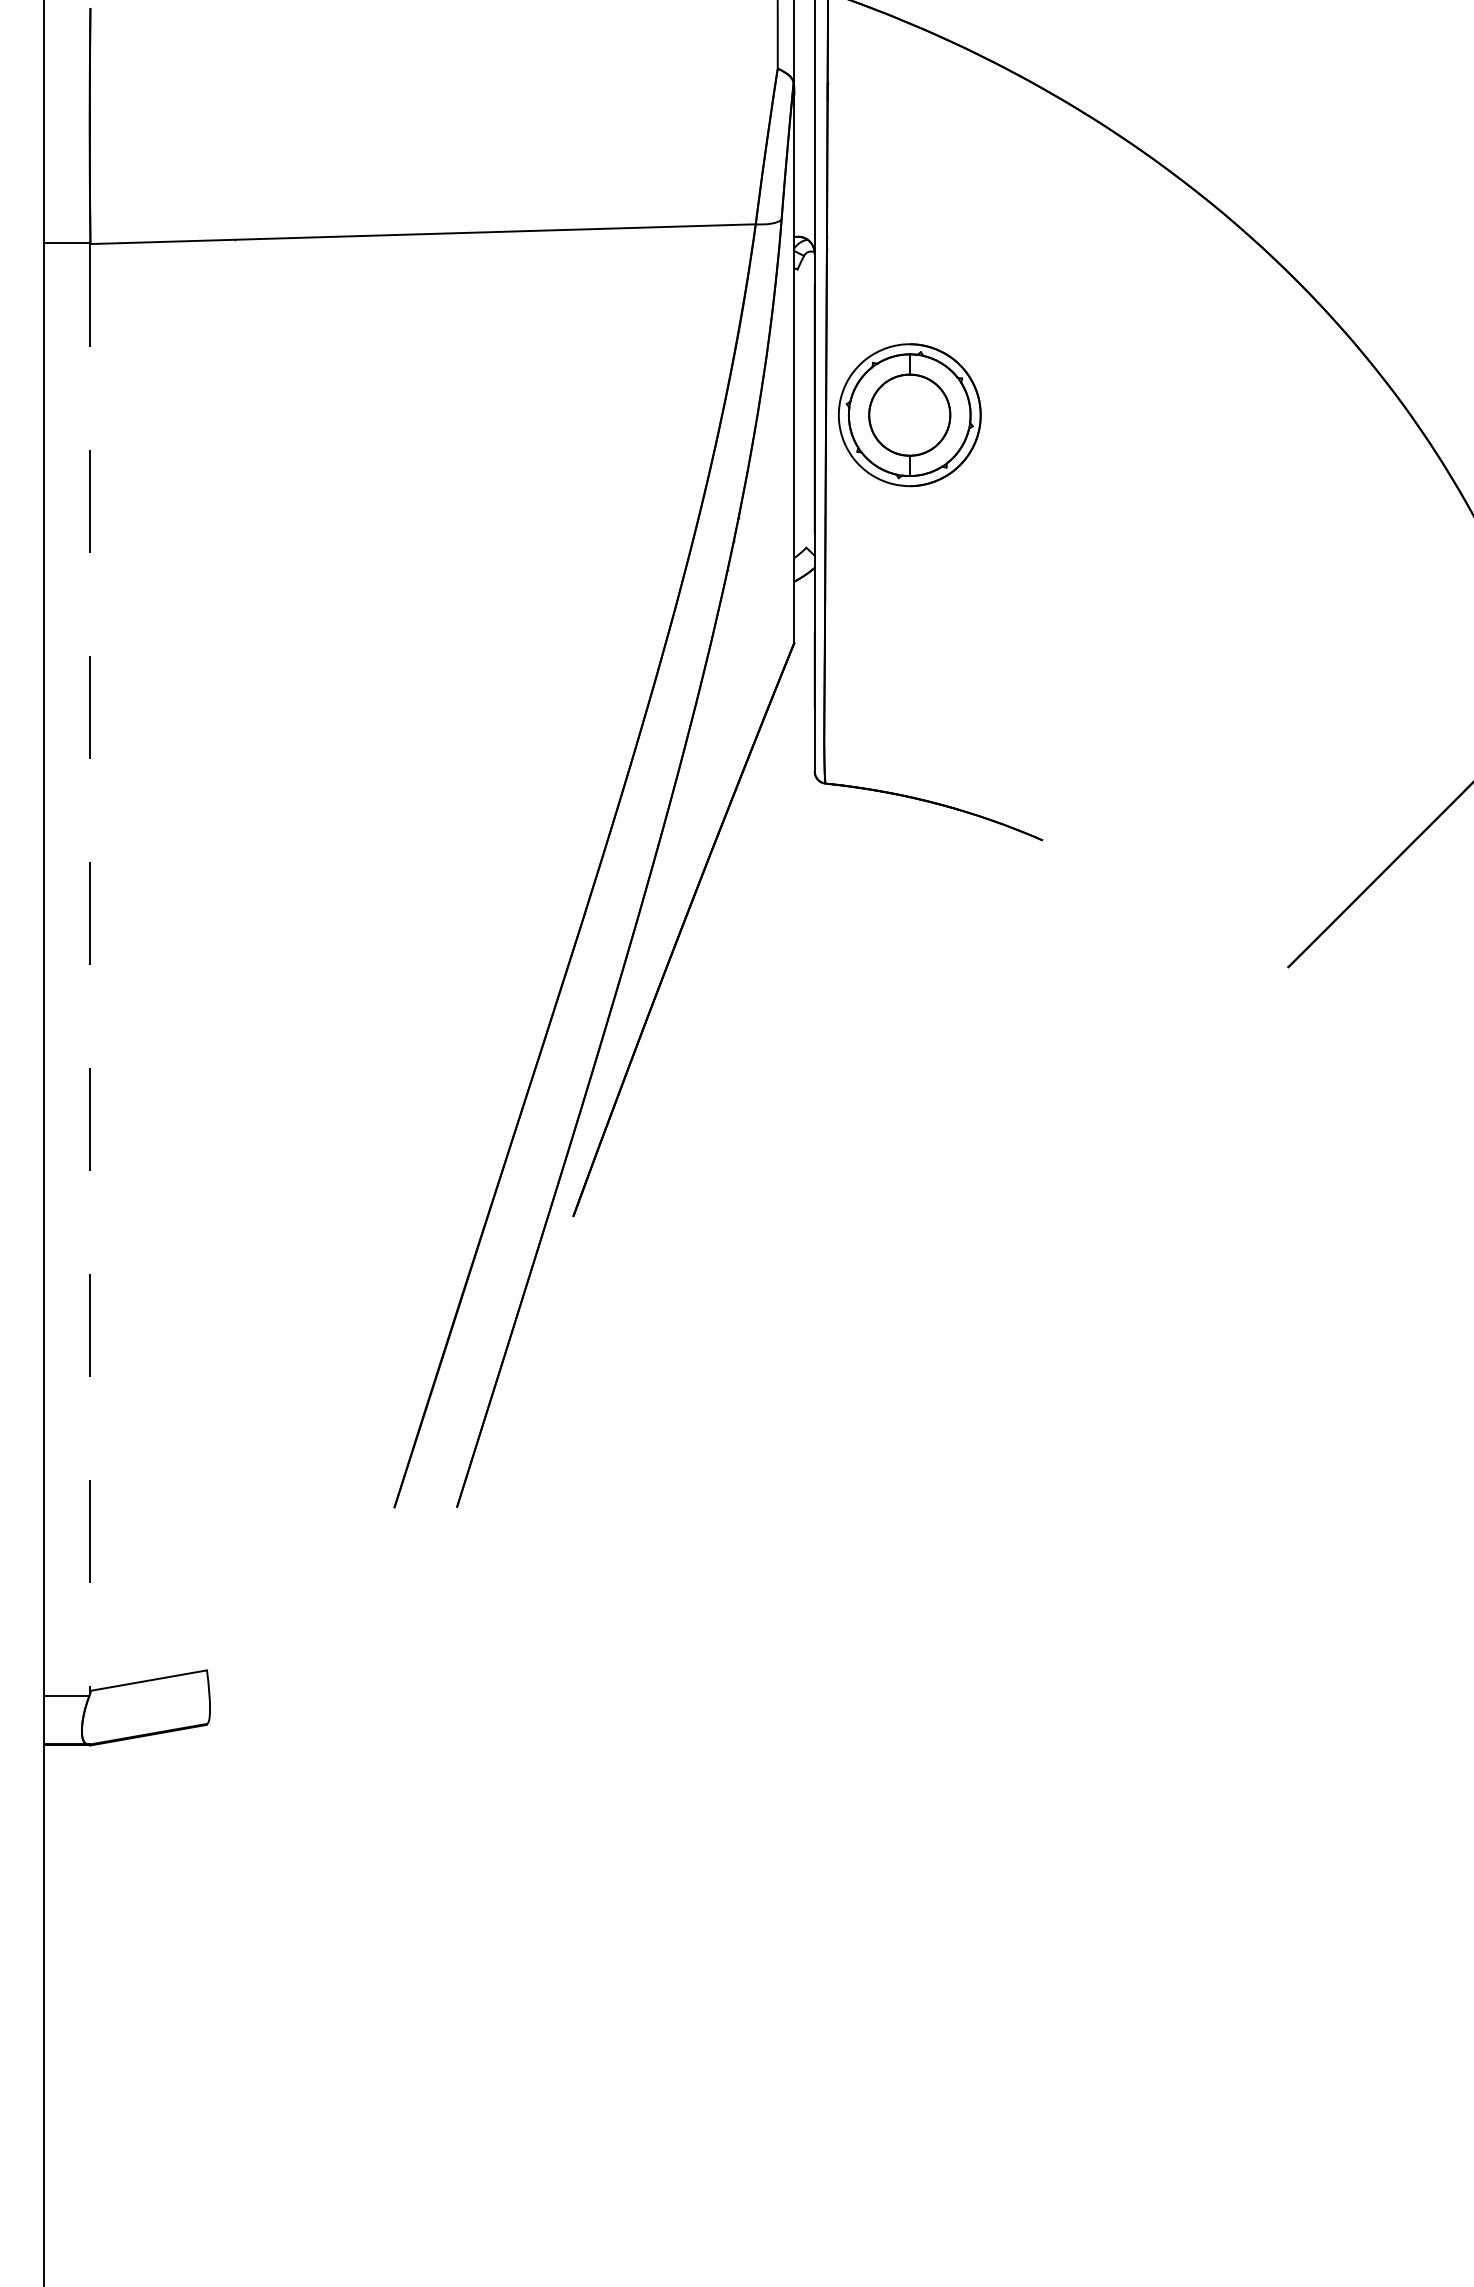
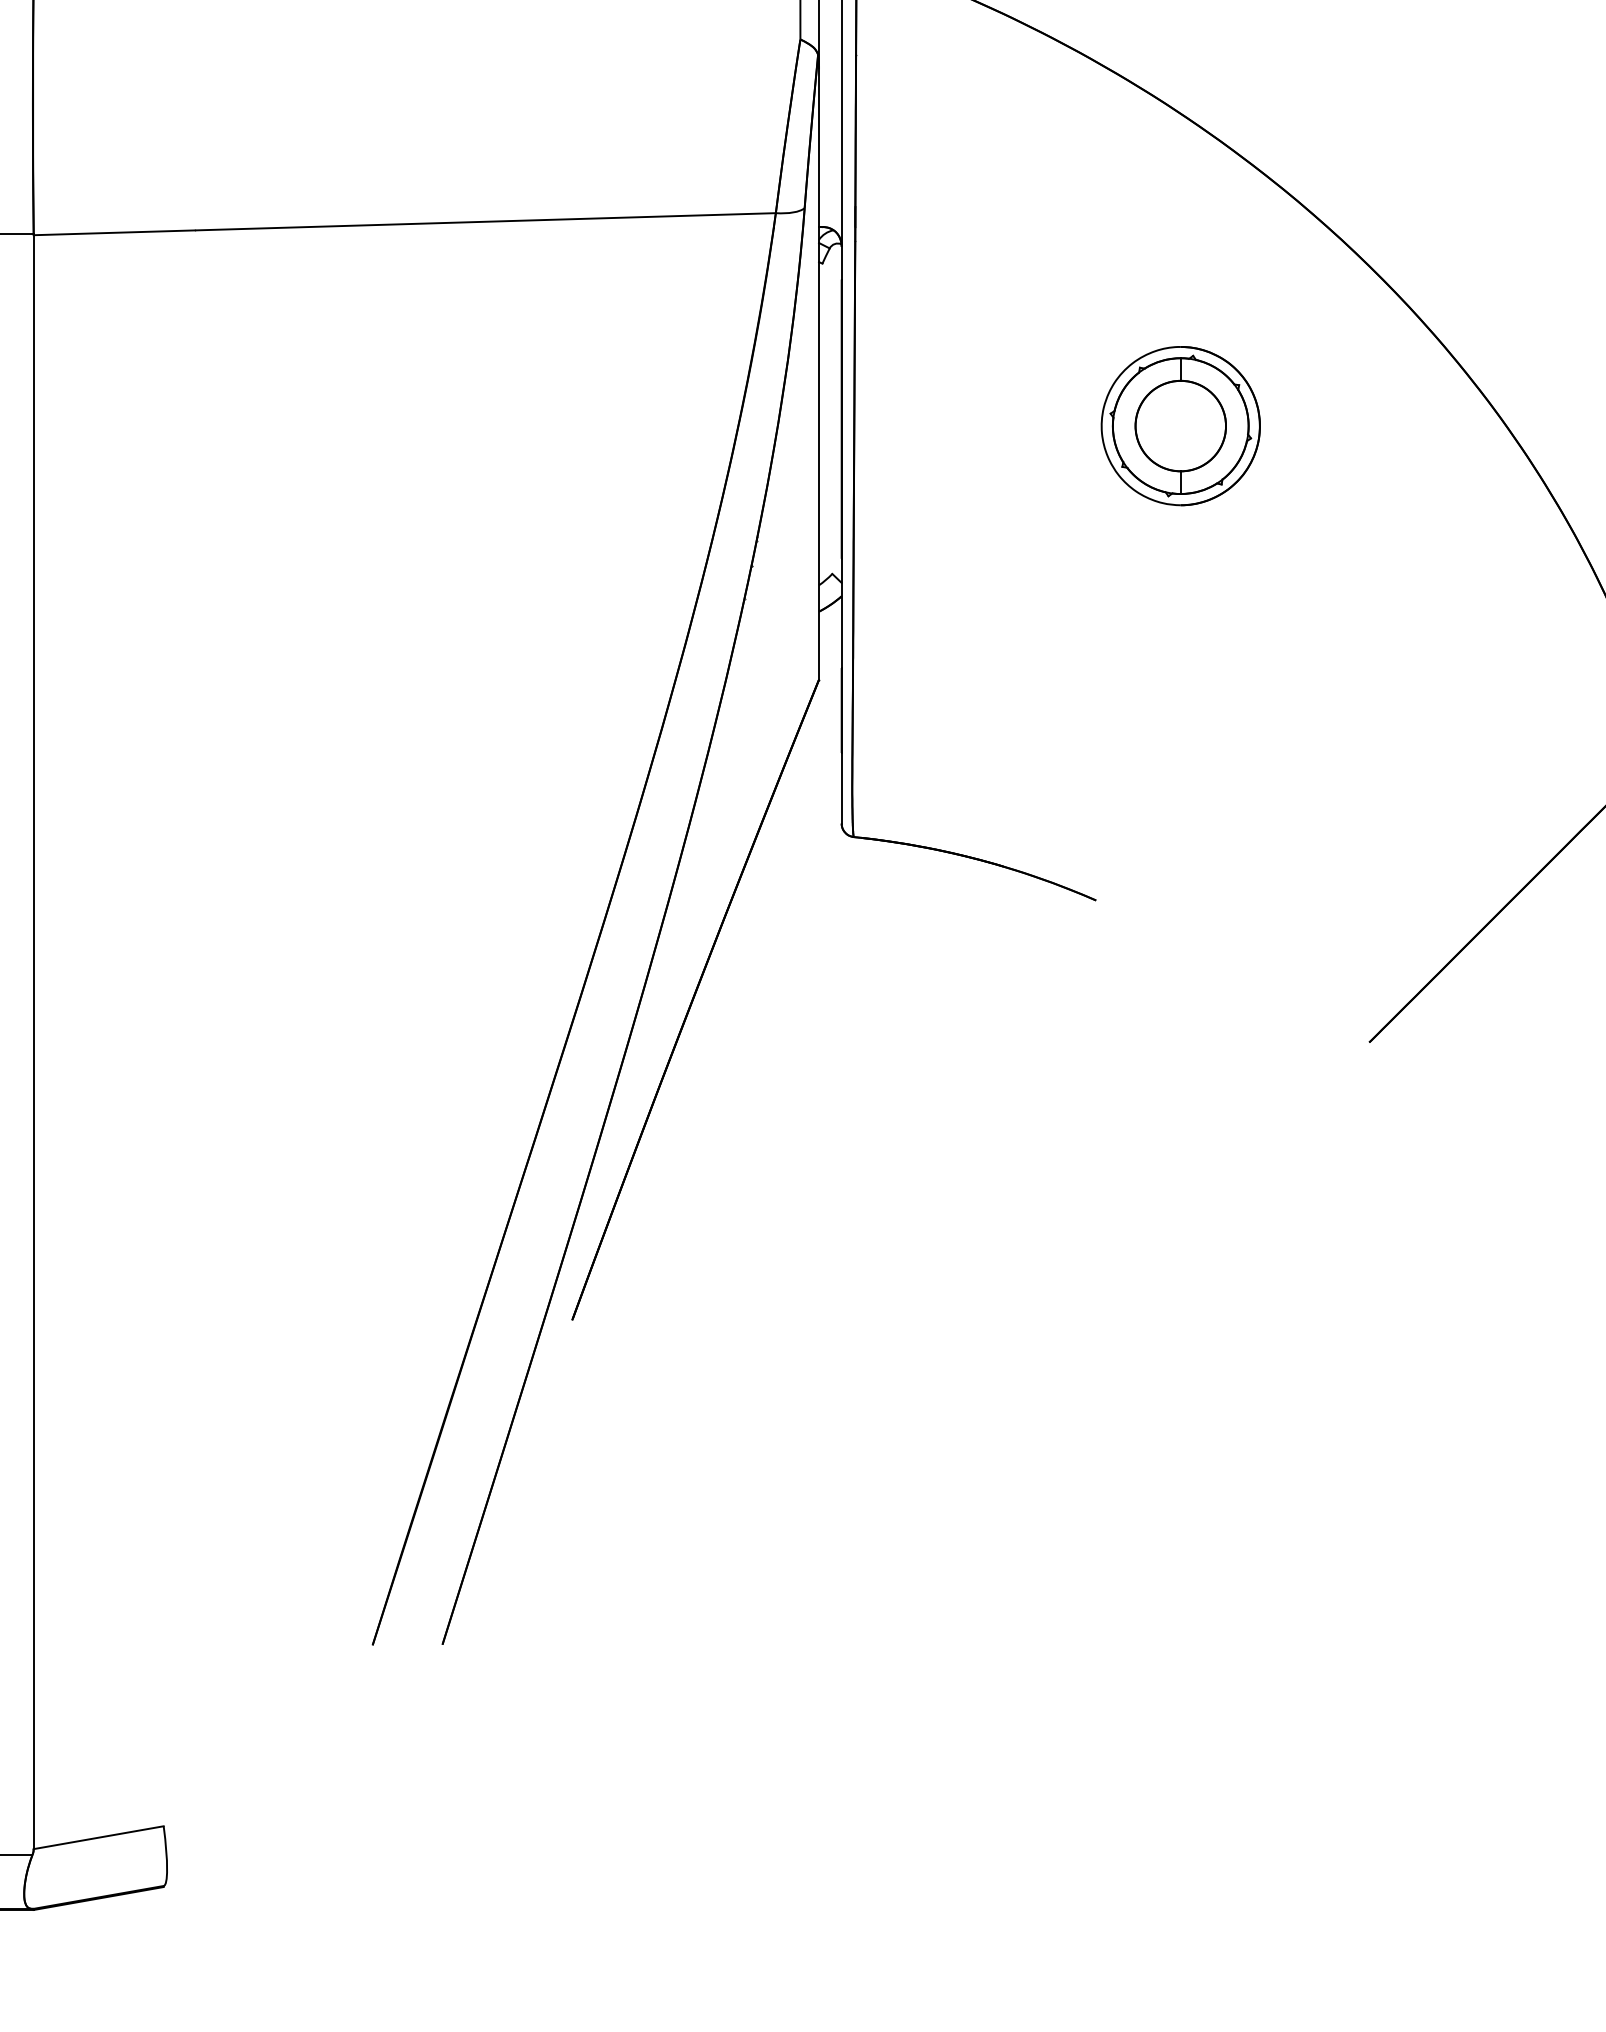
part: (909, 415) -> (1180, 426), moved
line: (90, 967) -> (33, 1042), dashed -> solid

